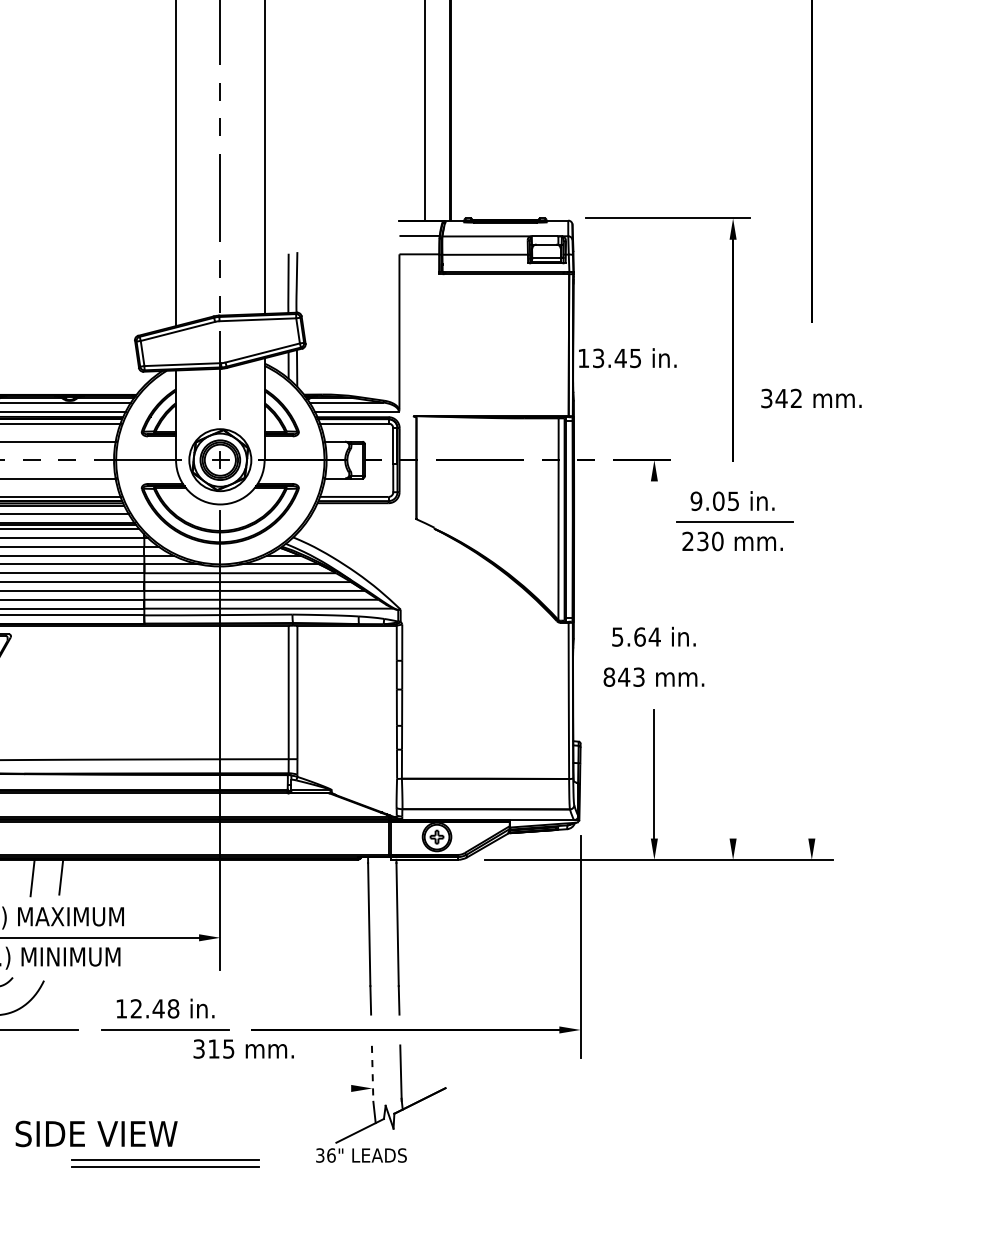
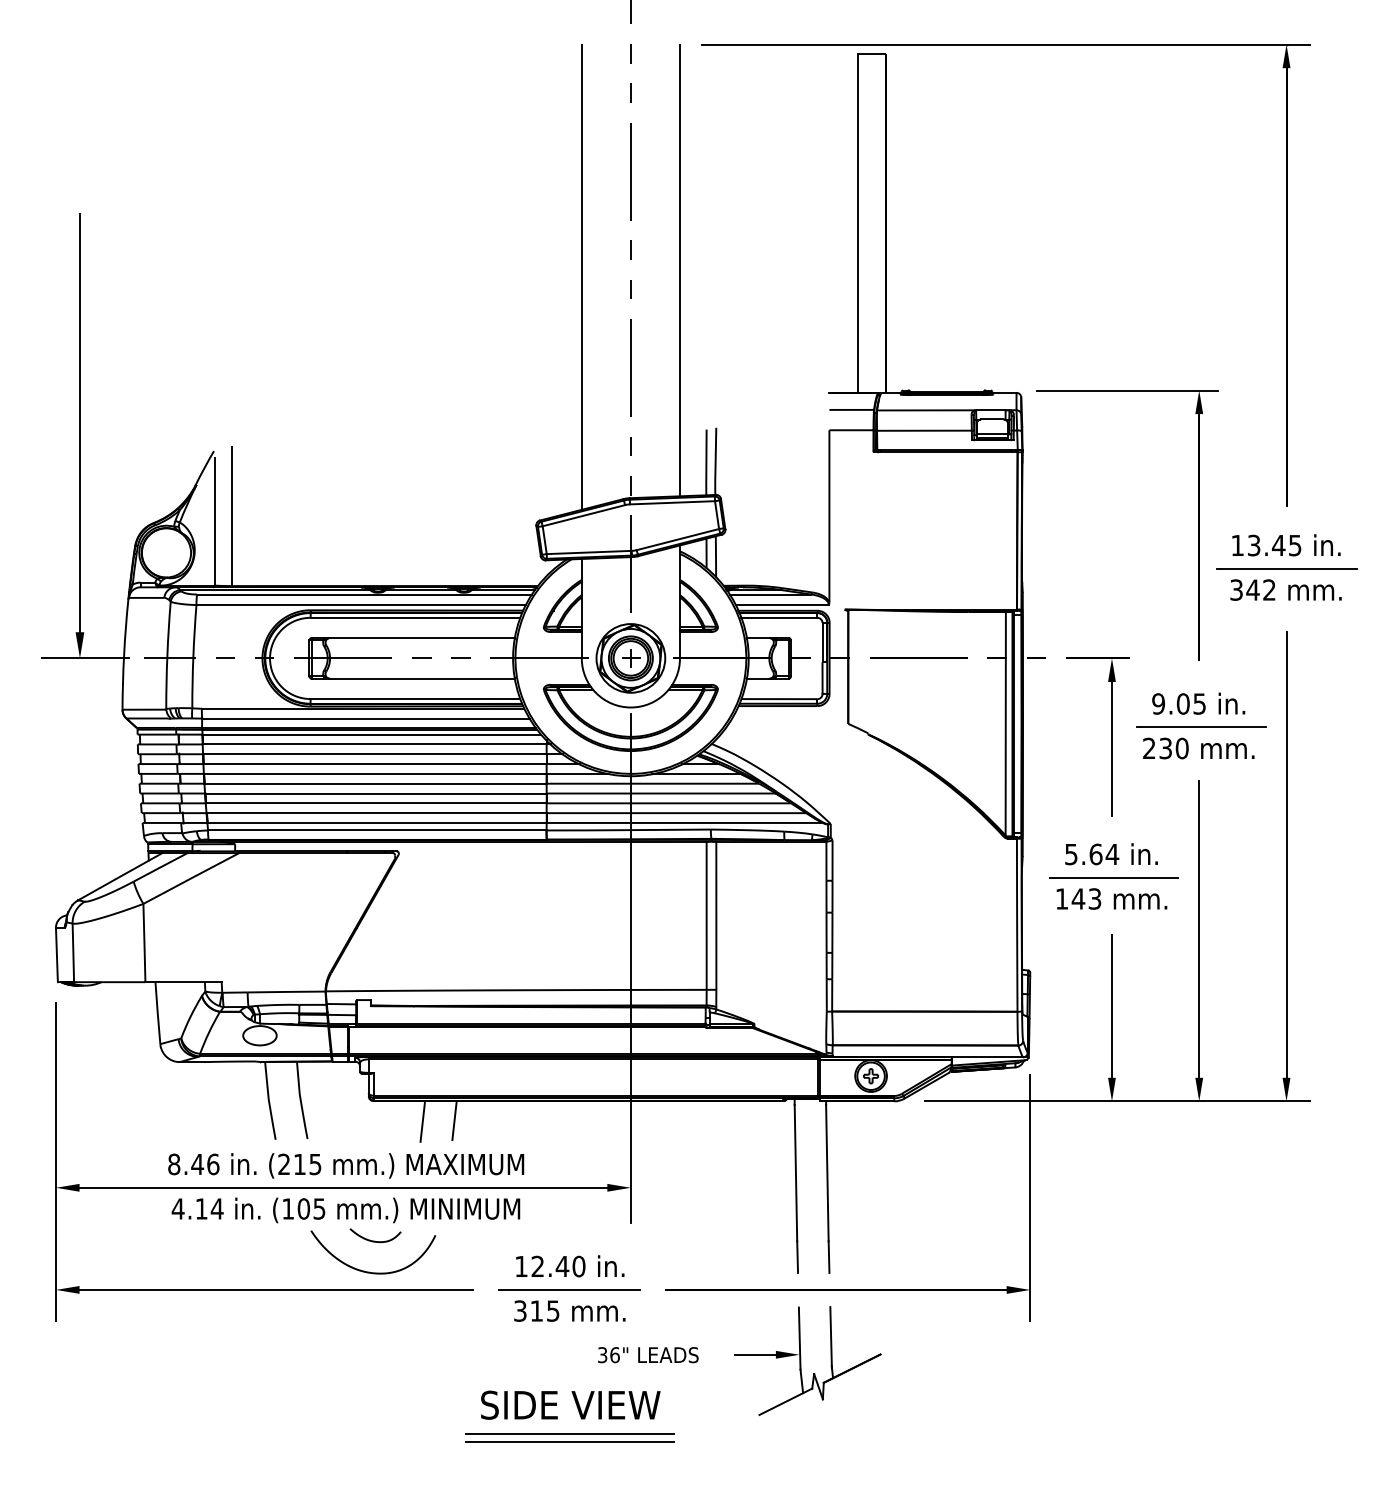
text: (627, 358) -> (1286, 545), moved
line: (811, 379) -> (1286, 568), added
line: (653, 541) -> (1111, 748), added
line: (811, 637) -> (1286, 854), added
line: (655, 657) -> (1113, 877), added
text: (608, 676) -> (1061, 898), 843 -> 143
line: (733, 704) -> (1199, 929), added
text: (173, 1008) -> (578, 1266), 12.48 -> 12.40
text: (243, 1048) -> (569, 1310), moved
line: (372, 1074) -> (799, 1339), dashed -> solid
line: (331, 1088) -> (754, 1354), added
text: (96, 1133) -> (570, 1404), moved
text: (361, 1155) -> (648, 1355), moved

